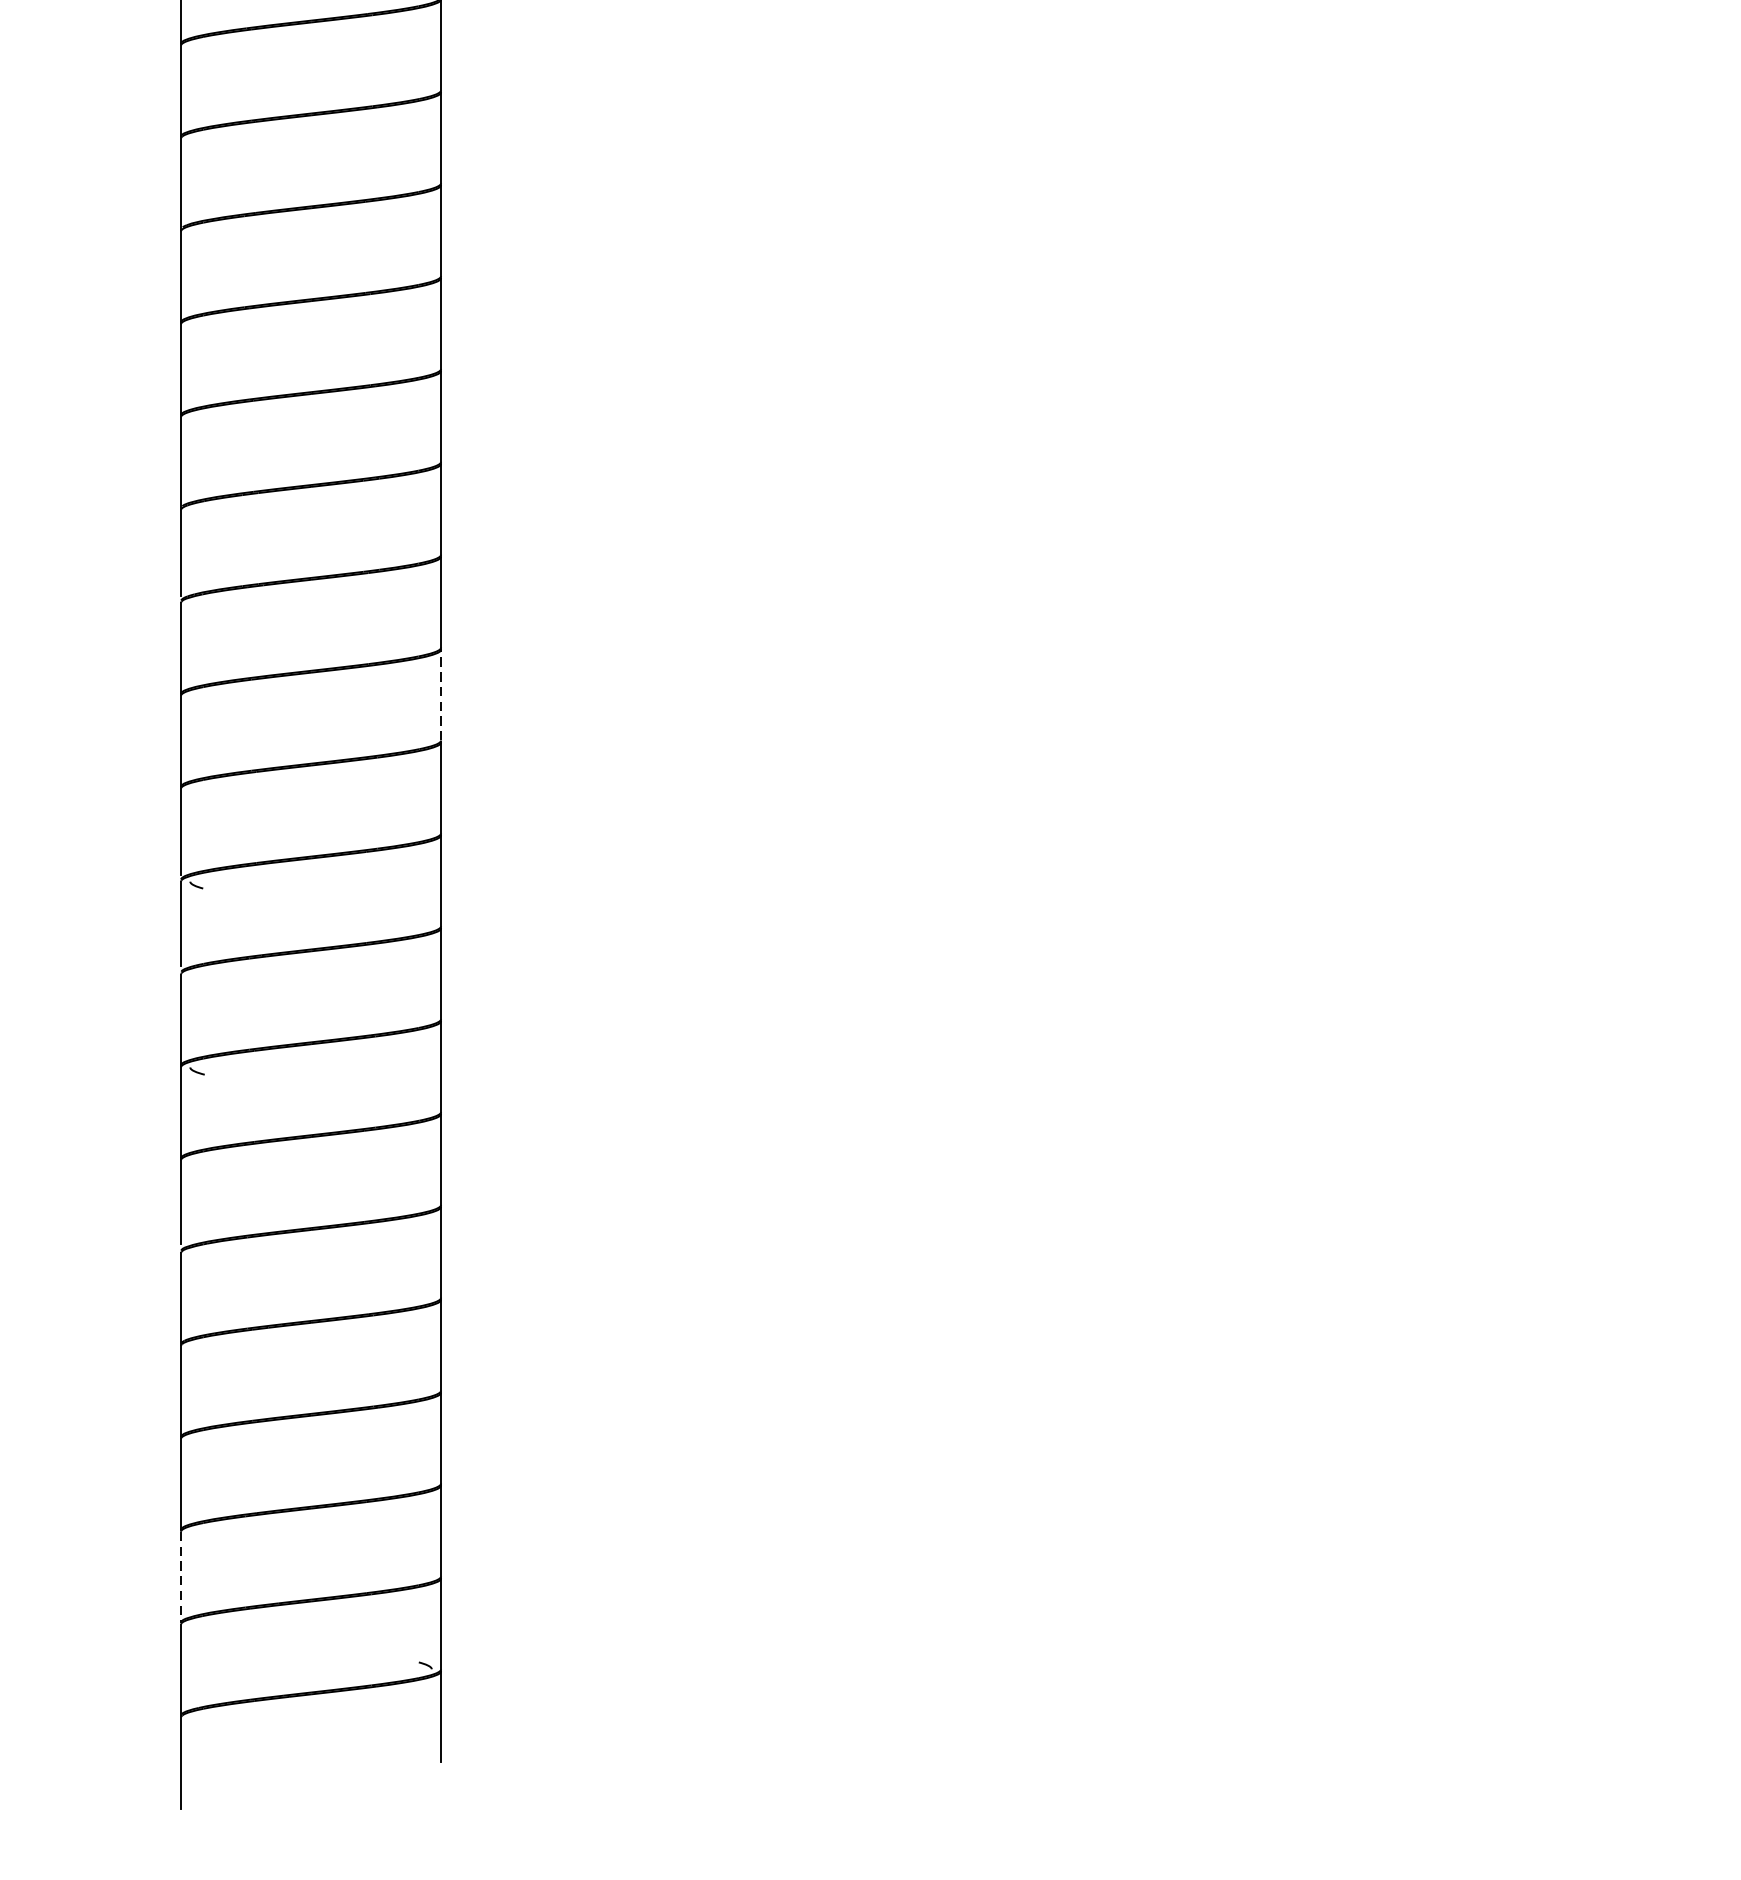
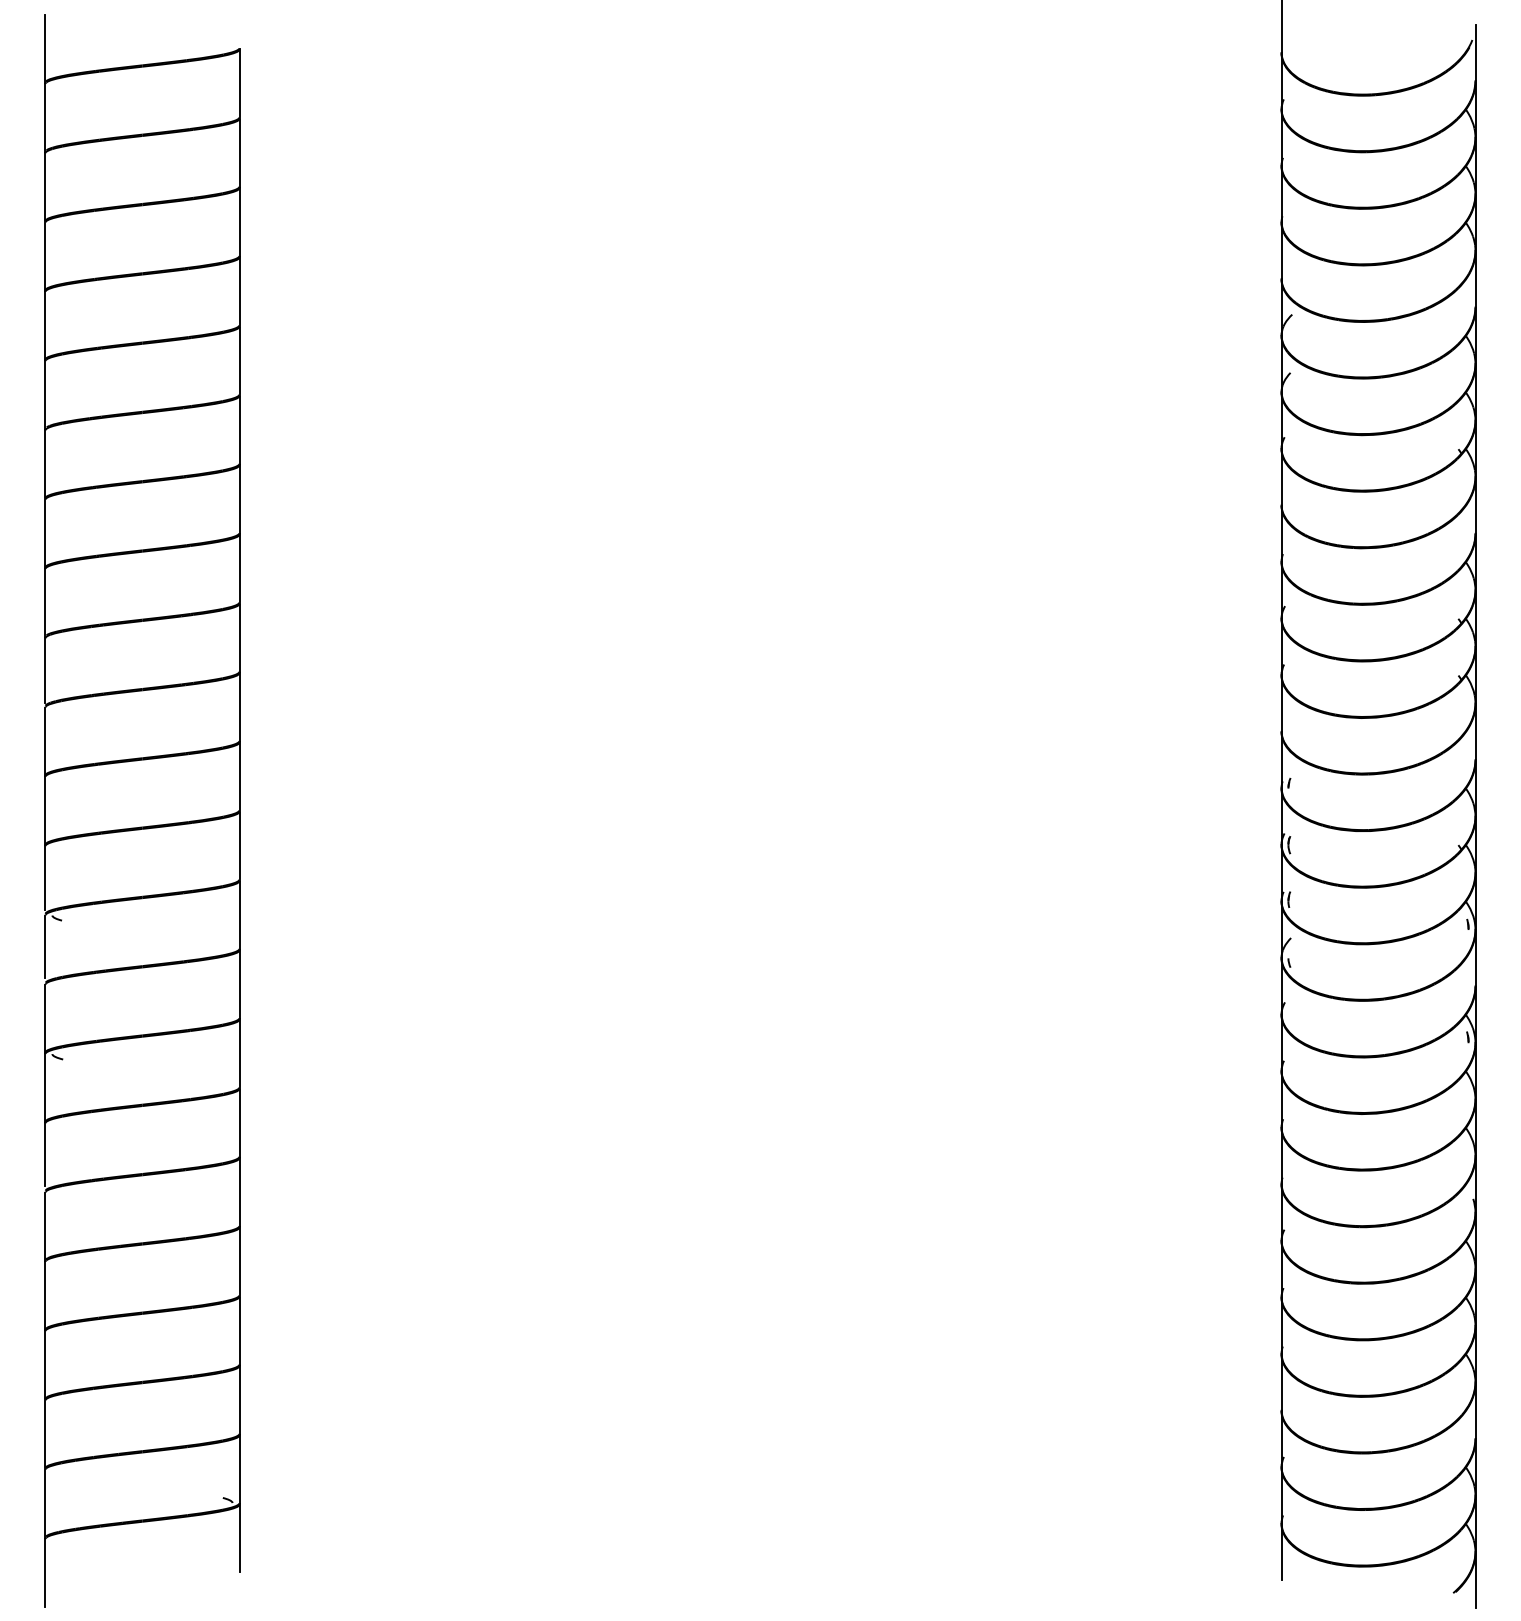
line: (441, 695) -> (239, 776), dashed -> solid
line: (181, 1577) -> (45, 1434), dashed -> solid

